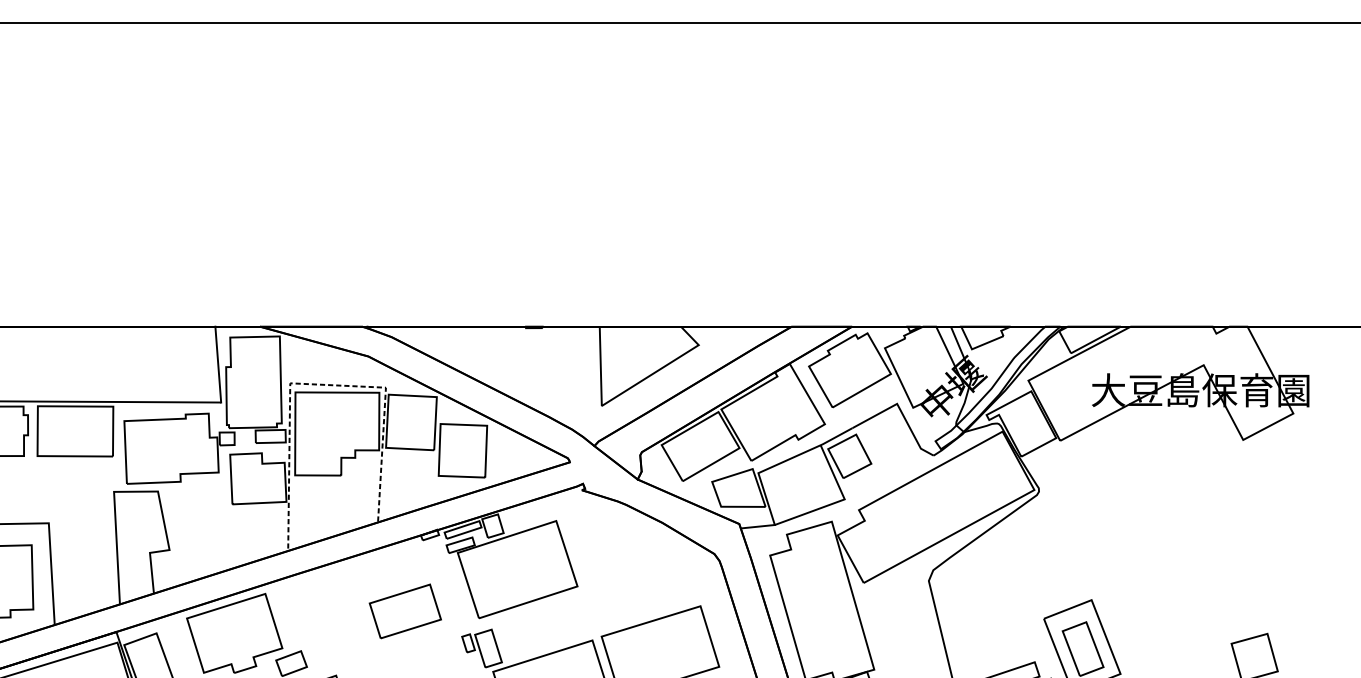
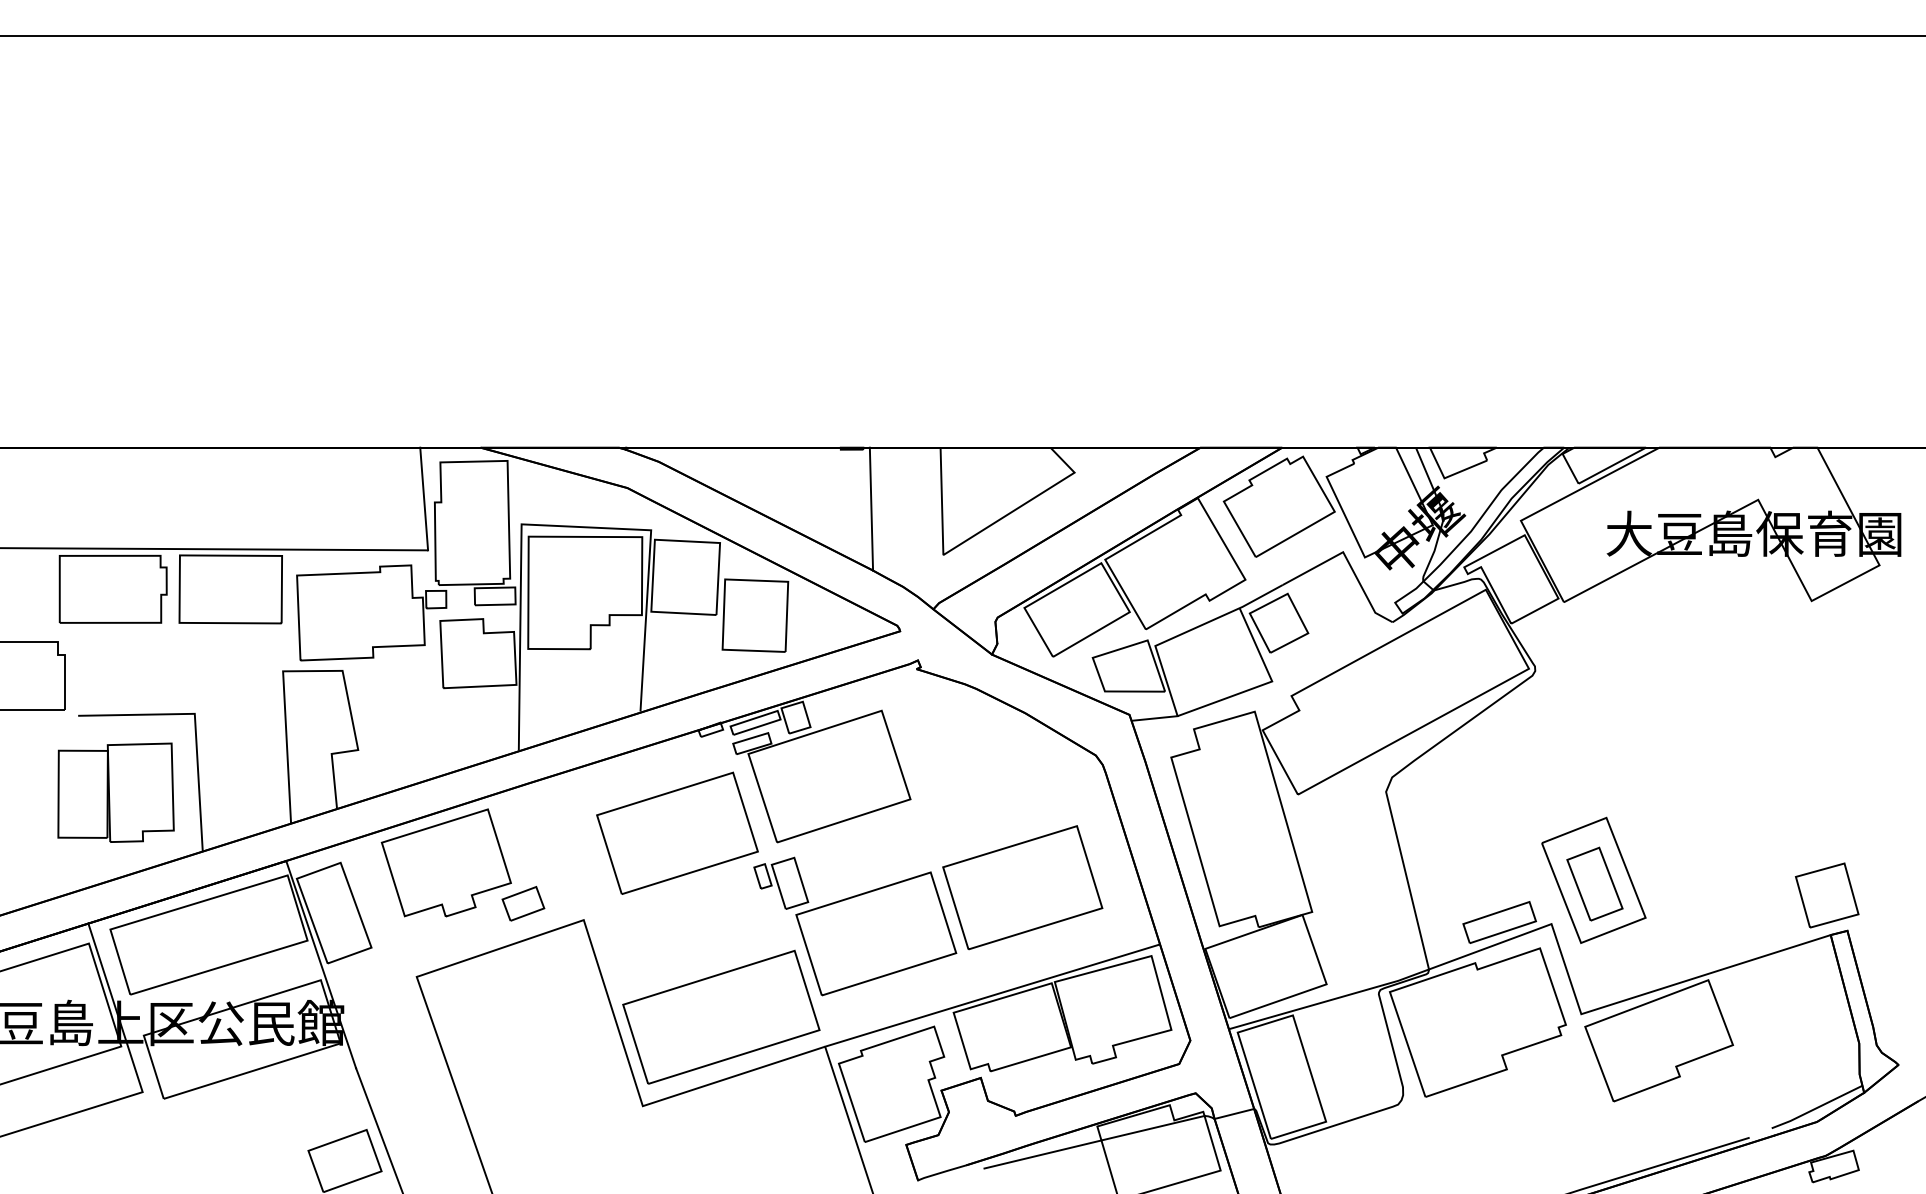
line: (548, 371) -> (871, 508), added
line: (321, 384) -> (563, 526), dashed -> solid
part: (405, 610) -> (677, 832), size x1.67

